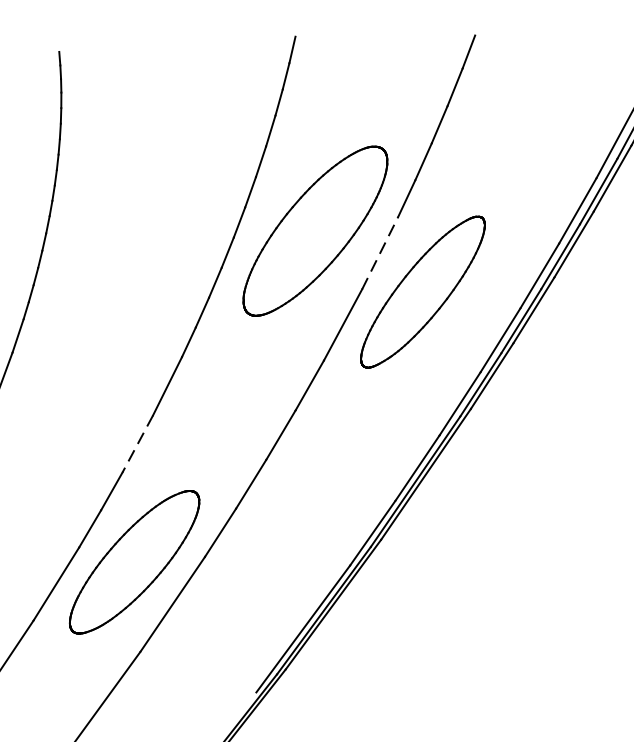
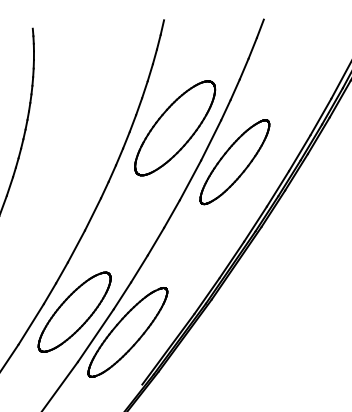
line: (380, 253) -> (211, 140), dashed -> solid
line: (137, 445) -> (76, 247), dashed -> solid
part: (229, 598) -> (127, 332), added

